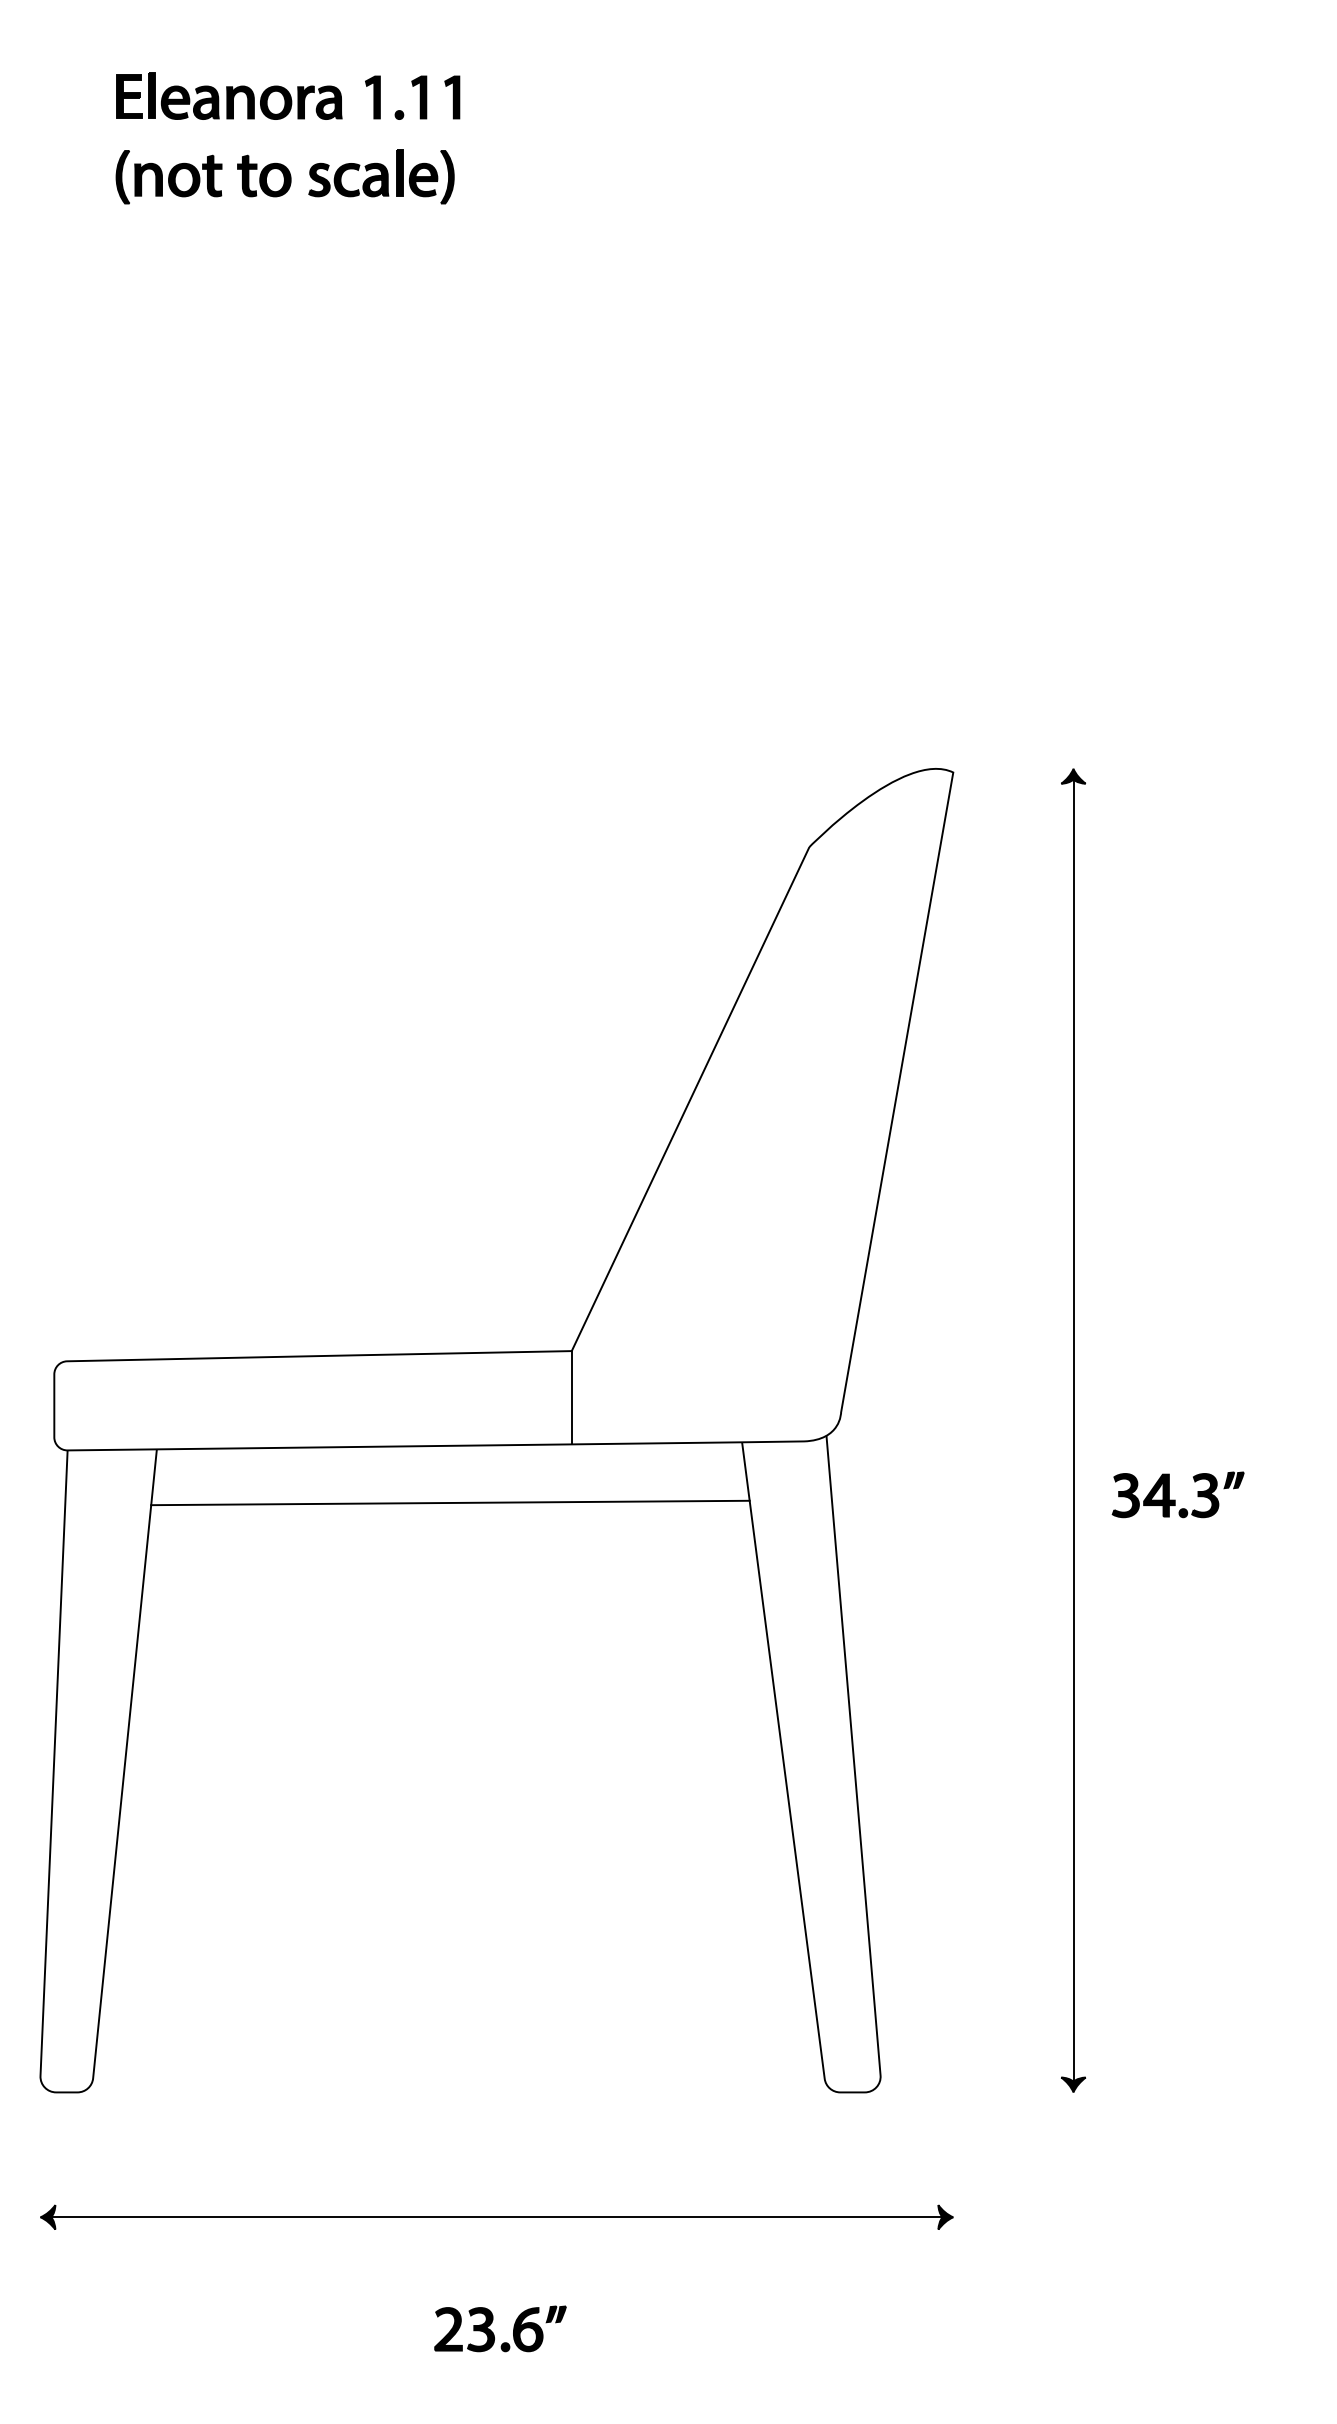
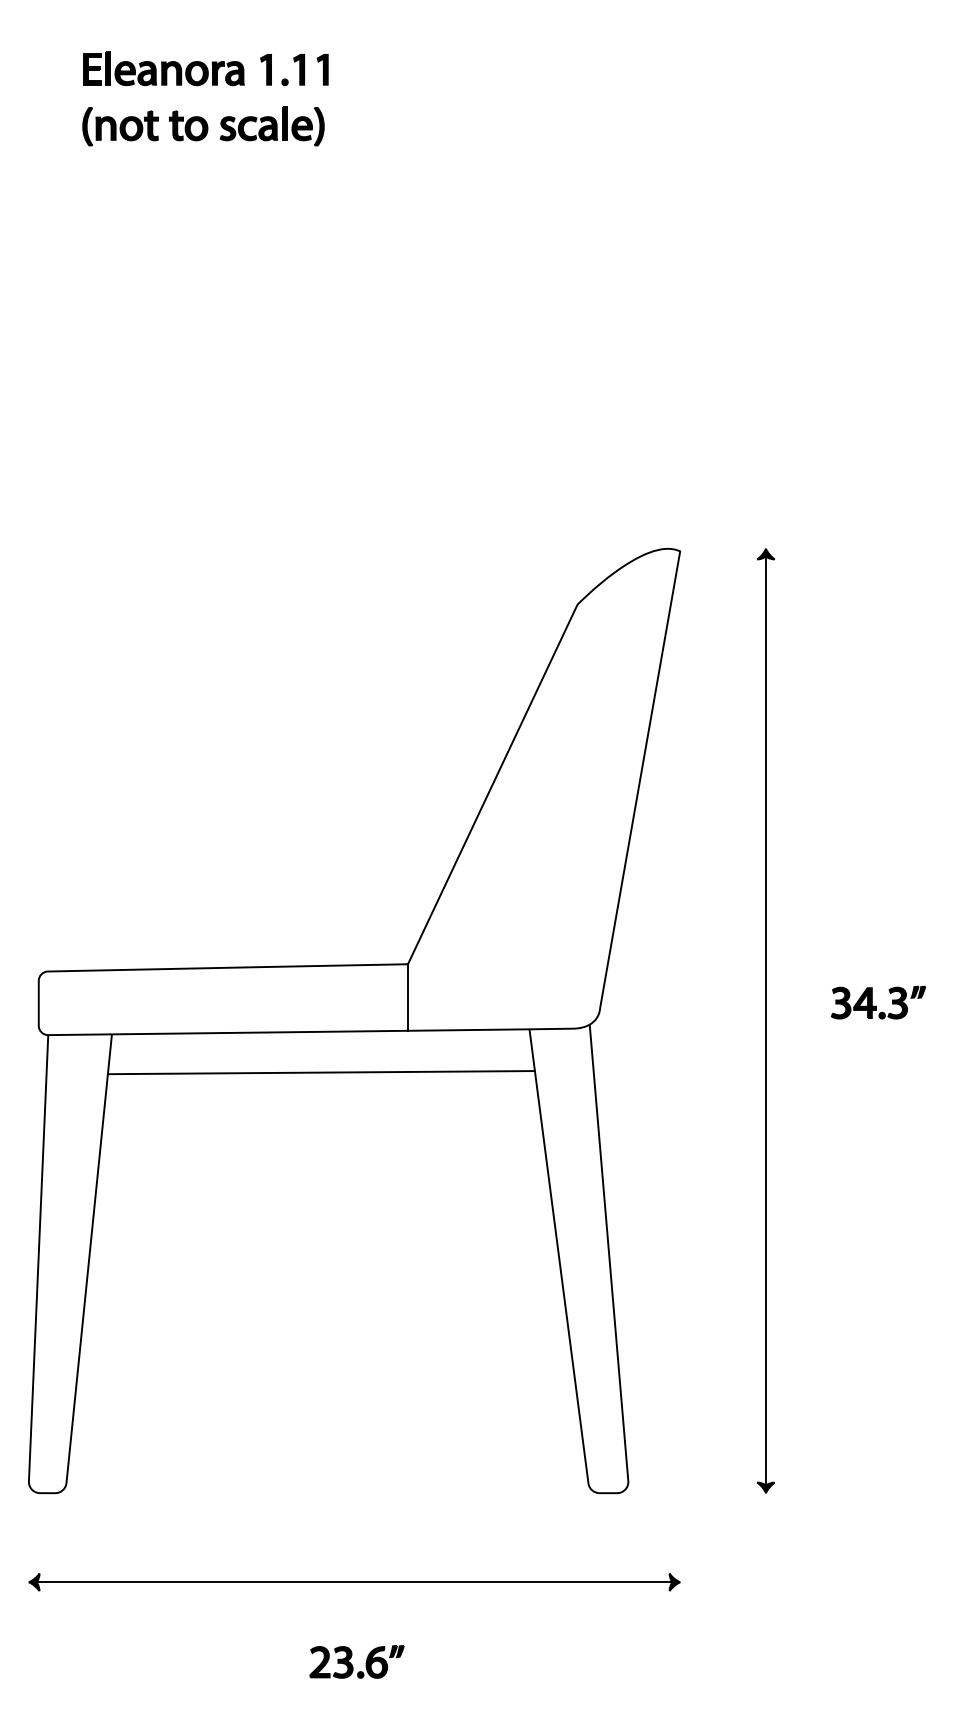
part: (1177, 1494) -> (877, 1002), moved

